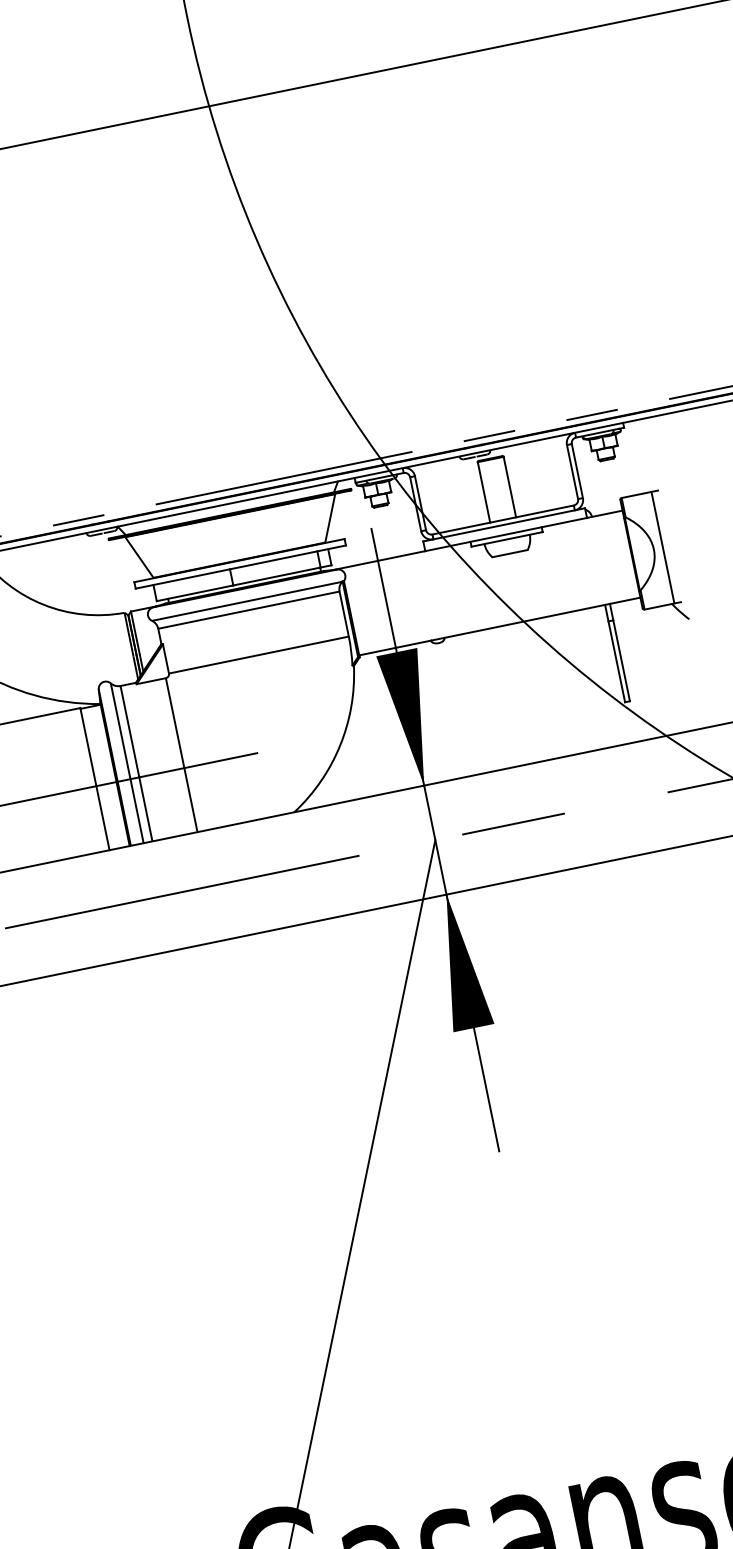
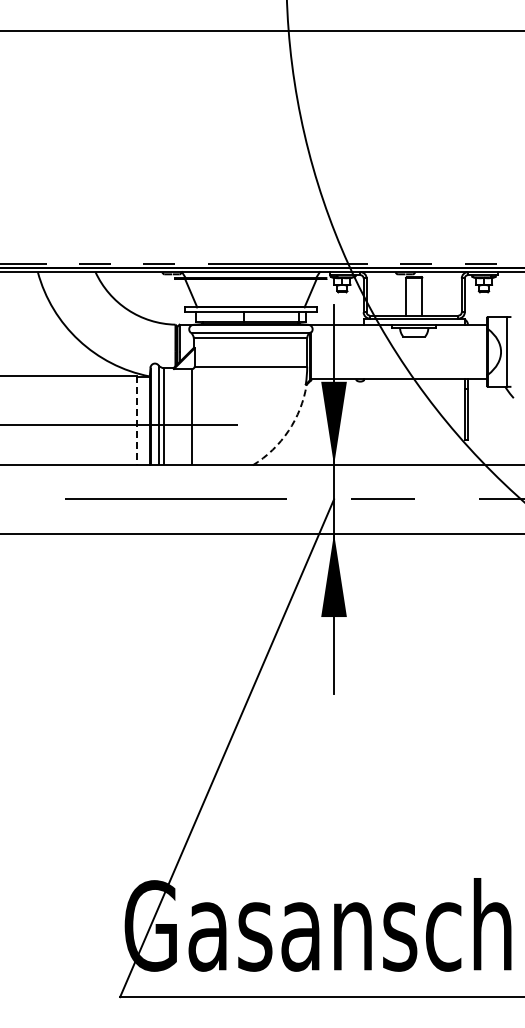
arc: (339, 744) -> (288, 430), solid -> dashed
line: (95, 780) -> (137, 421), solid -> dashed

